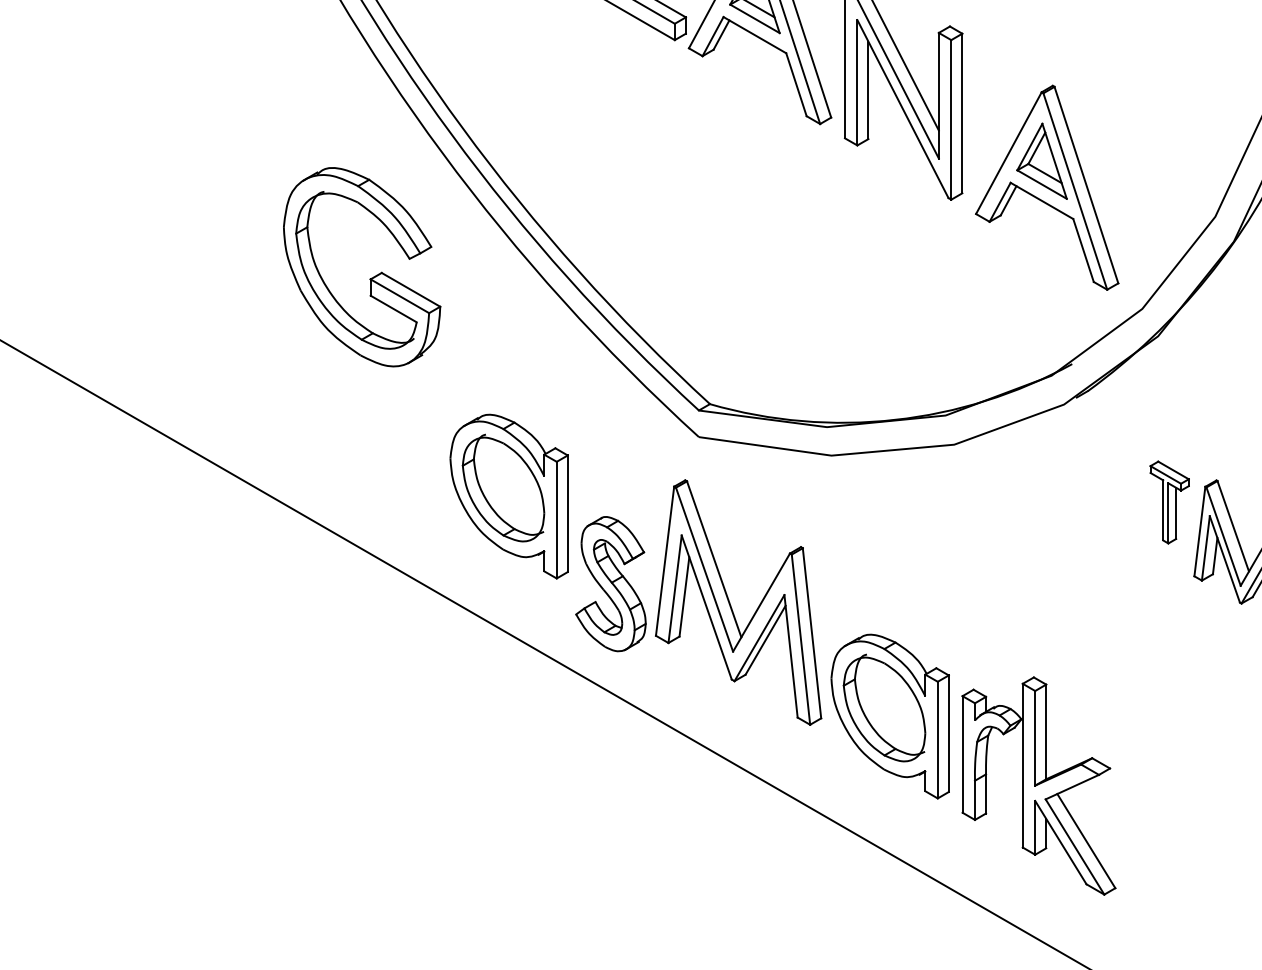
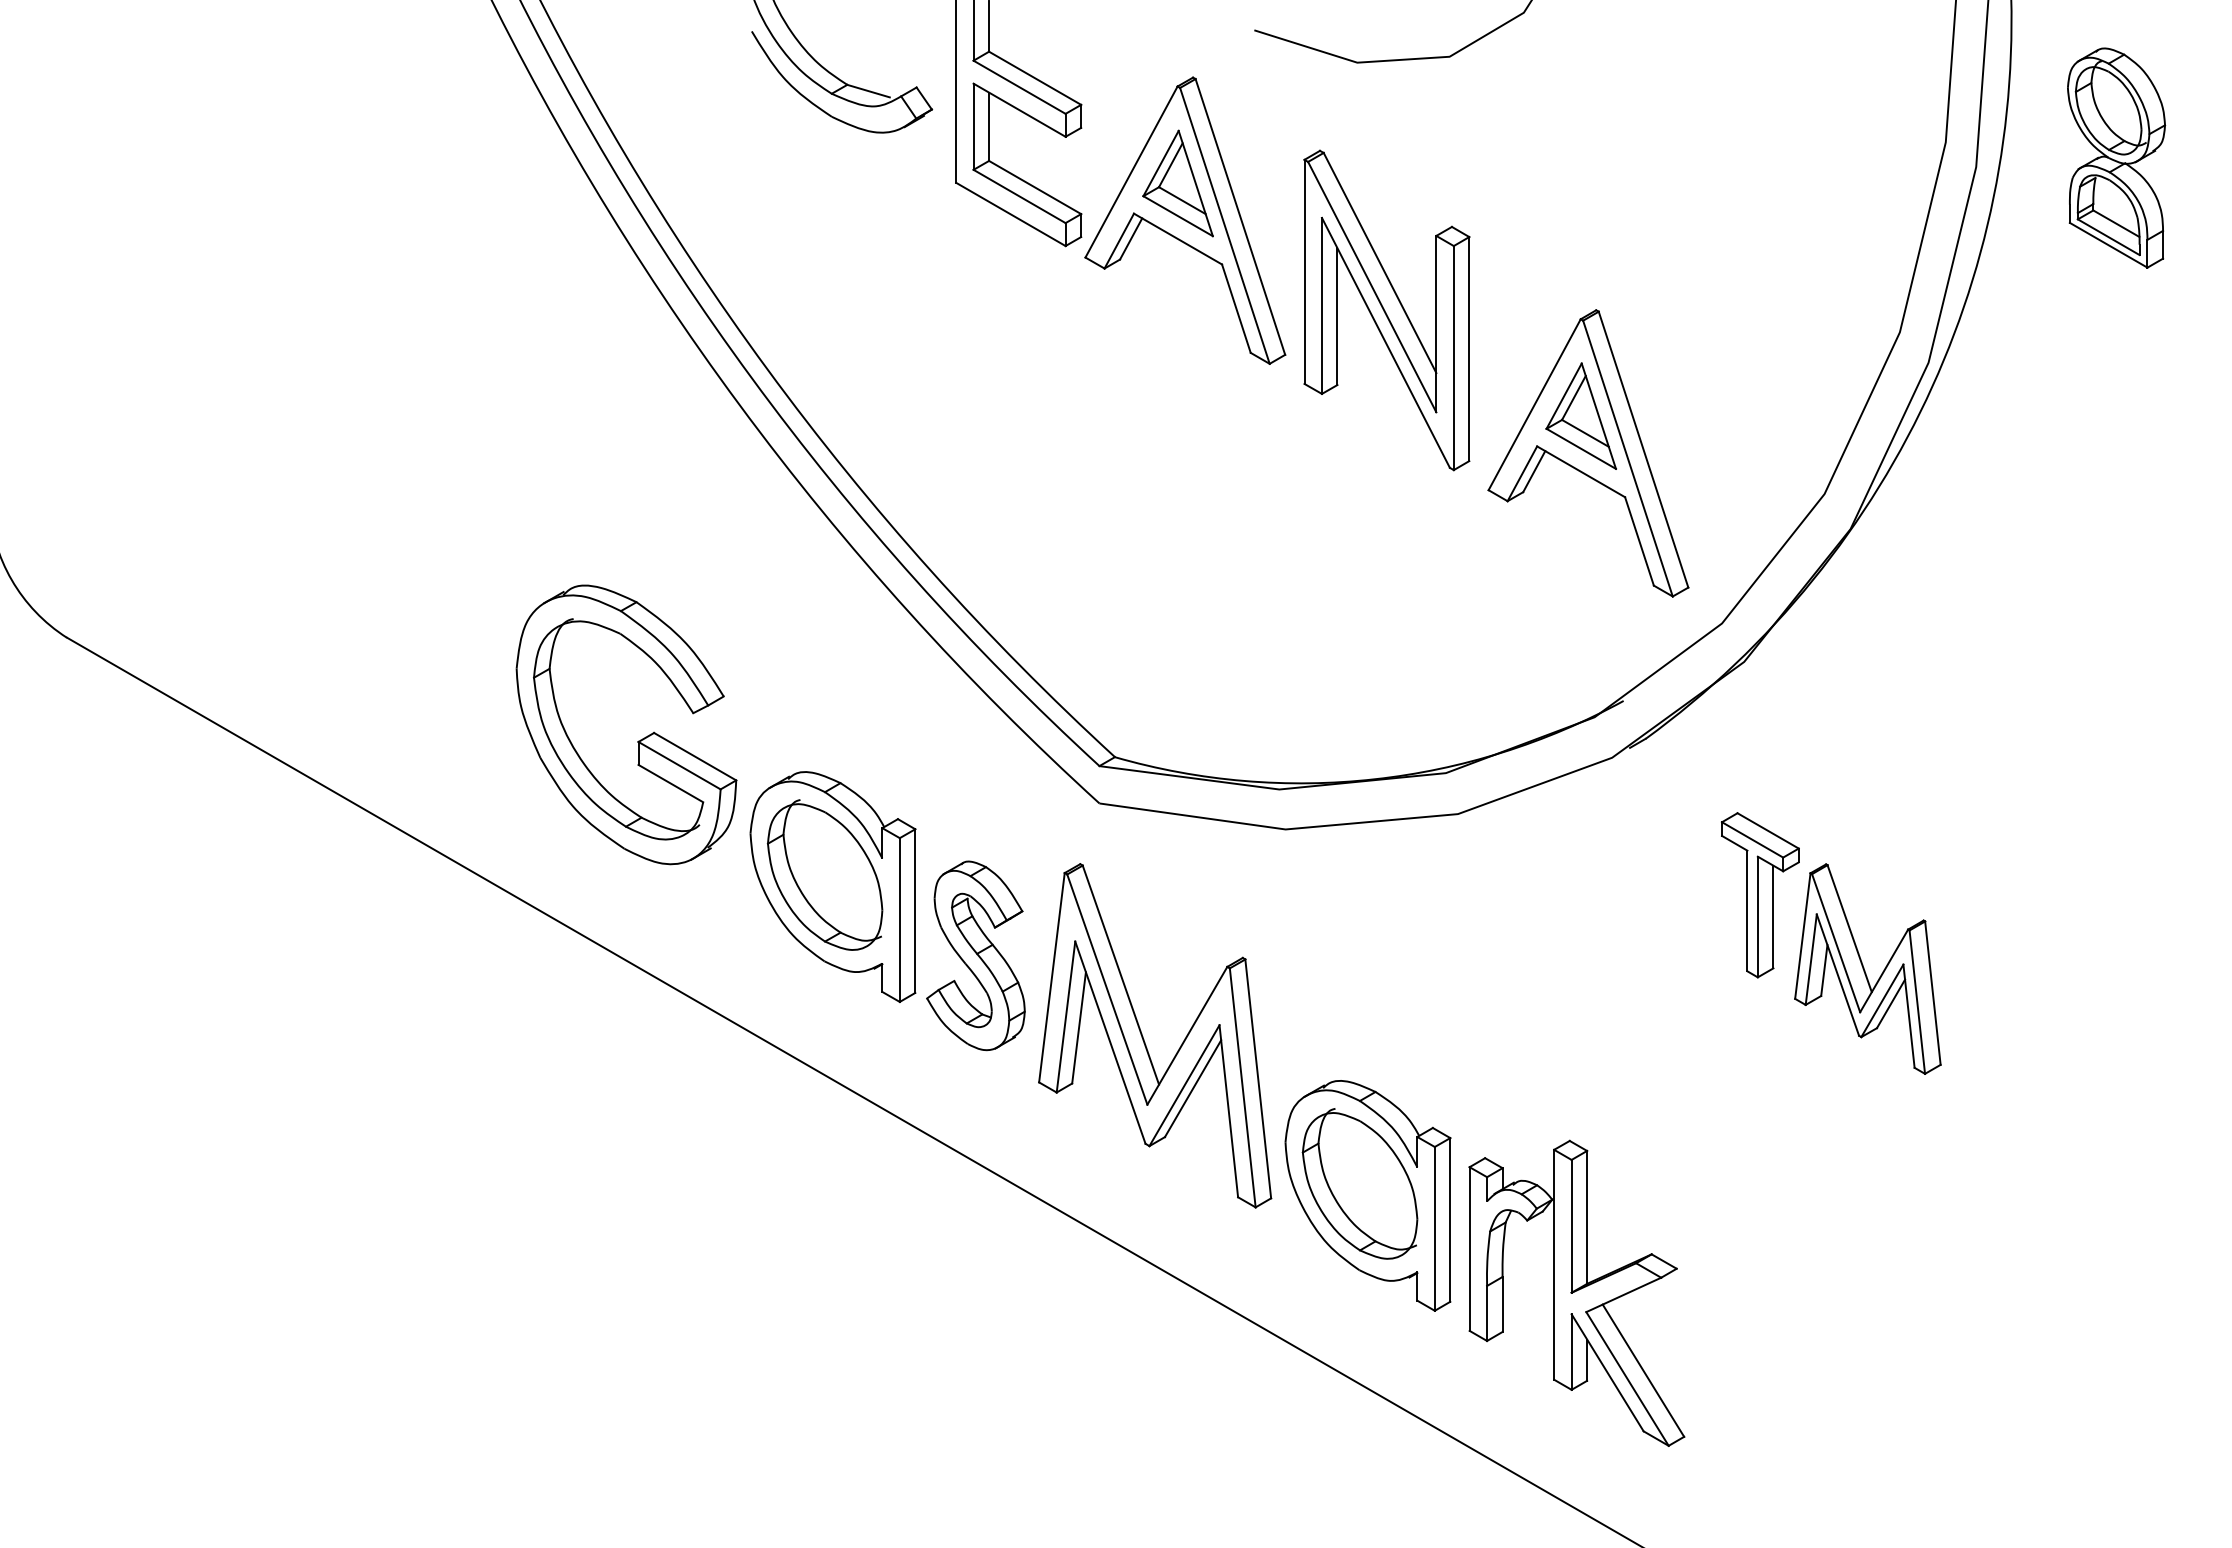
part: (370, 278) -> (638, 740), moved
part: (1169, 502) -> (1760, 895), size x1.43
part: (610, 583) -> (975, 955), moved

